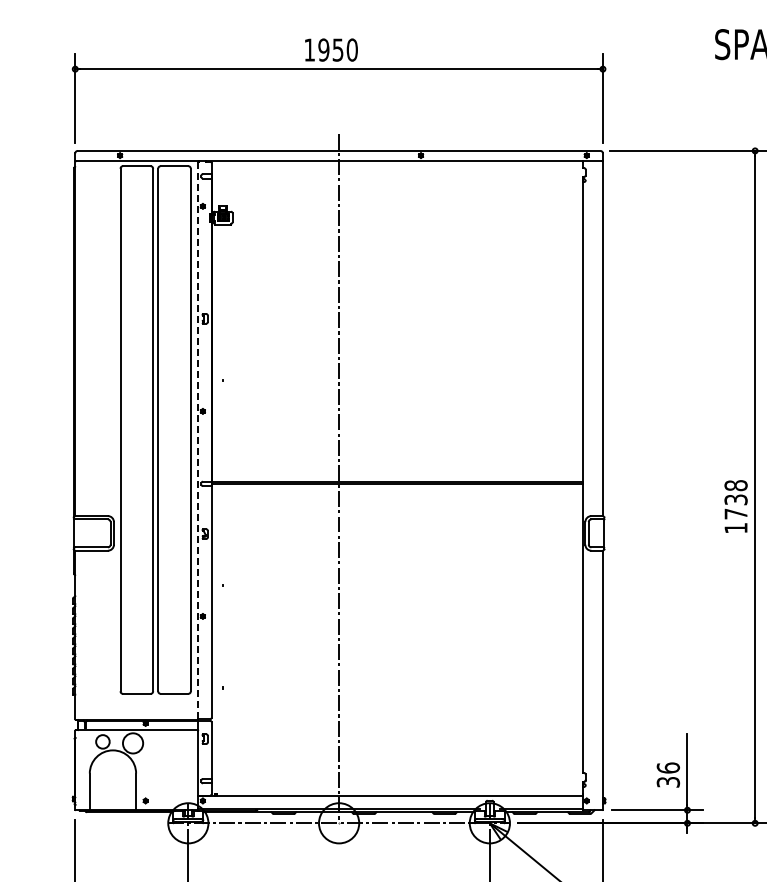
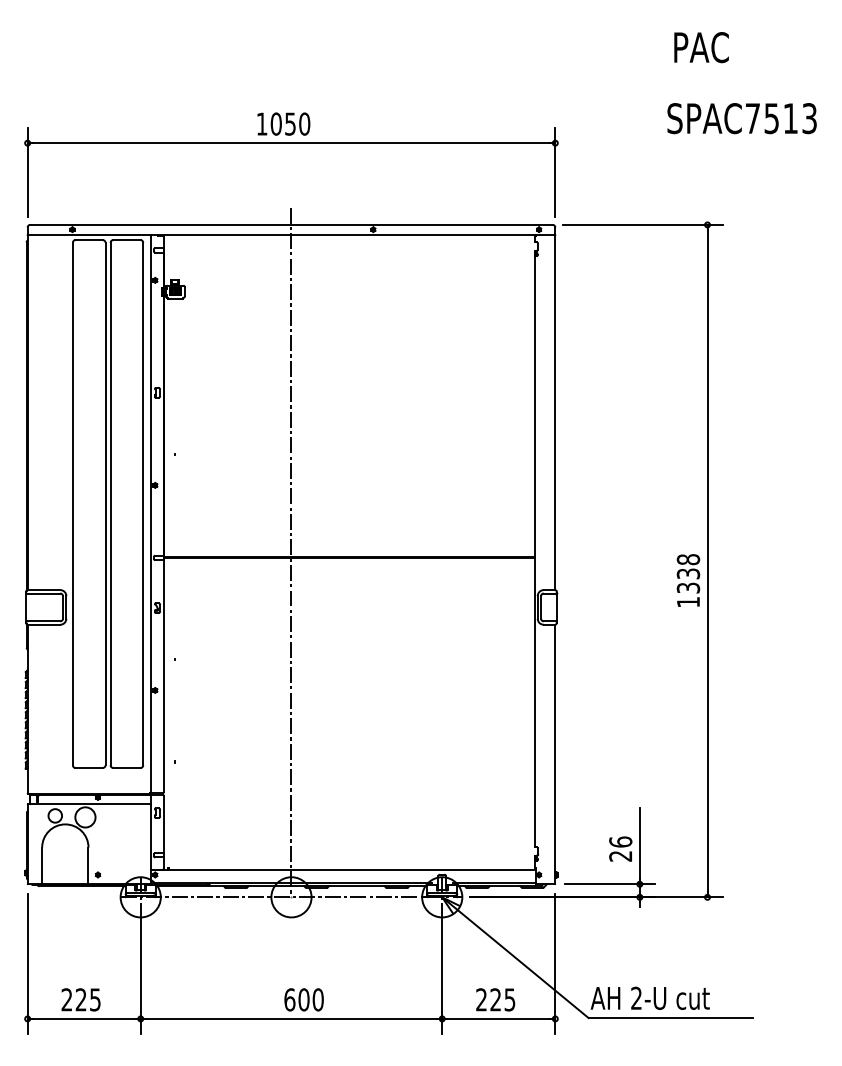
text: (323, 49) -> (275, 123), 1950 -> 1050
line: (198, 440) -> (150, 514), dashed -> solid
text: (736, 513) -> (688, 587), 1738 -> 1338
text: (668, 782) -> (620, 856), 36 -> 26

